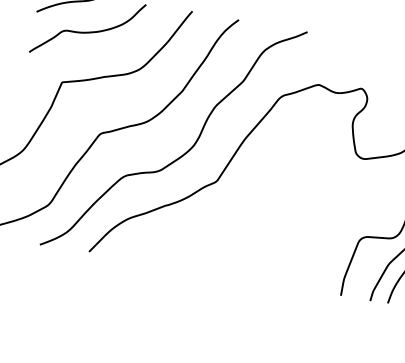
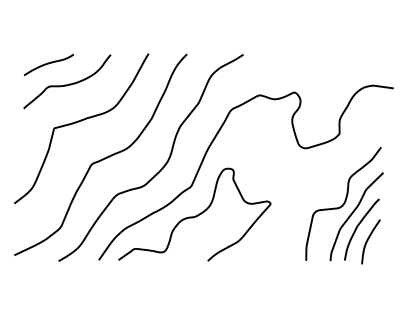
curve: (215, 217) -> (195, 215), added

